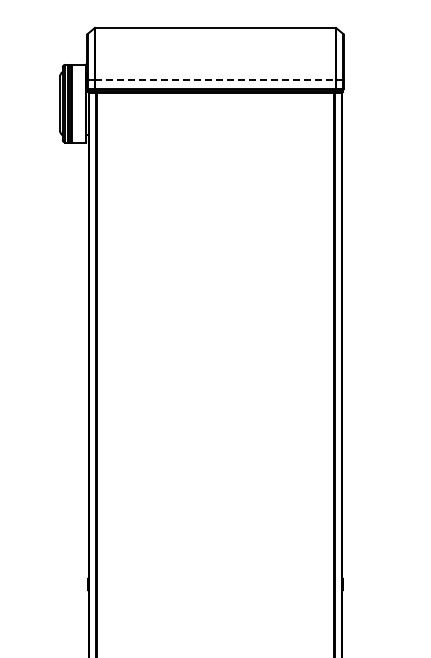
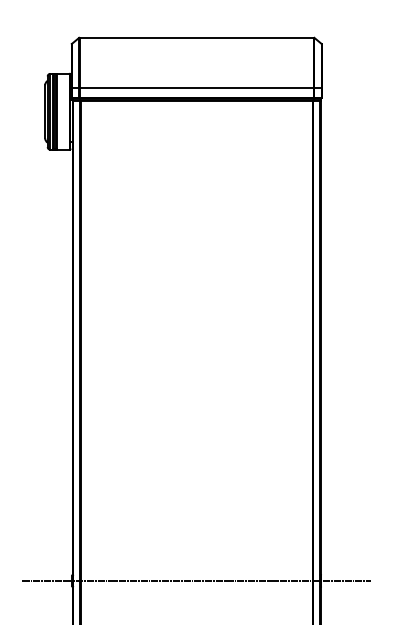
line: (215, 79) -> (196, 88), dashed -> solid
line: (215, 584) -> (196, 580), added

